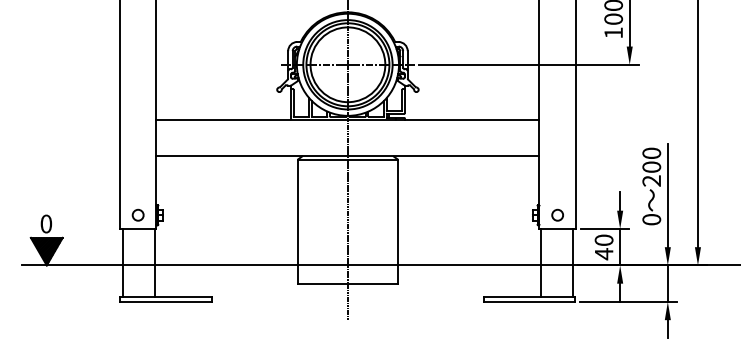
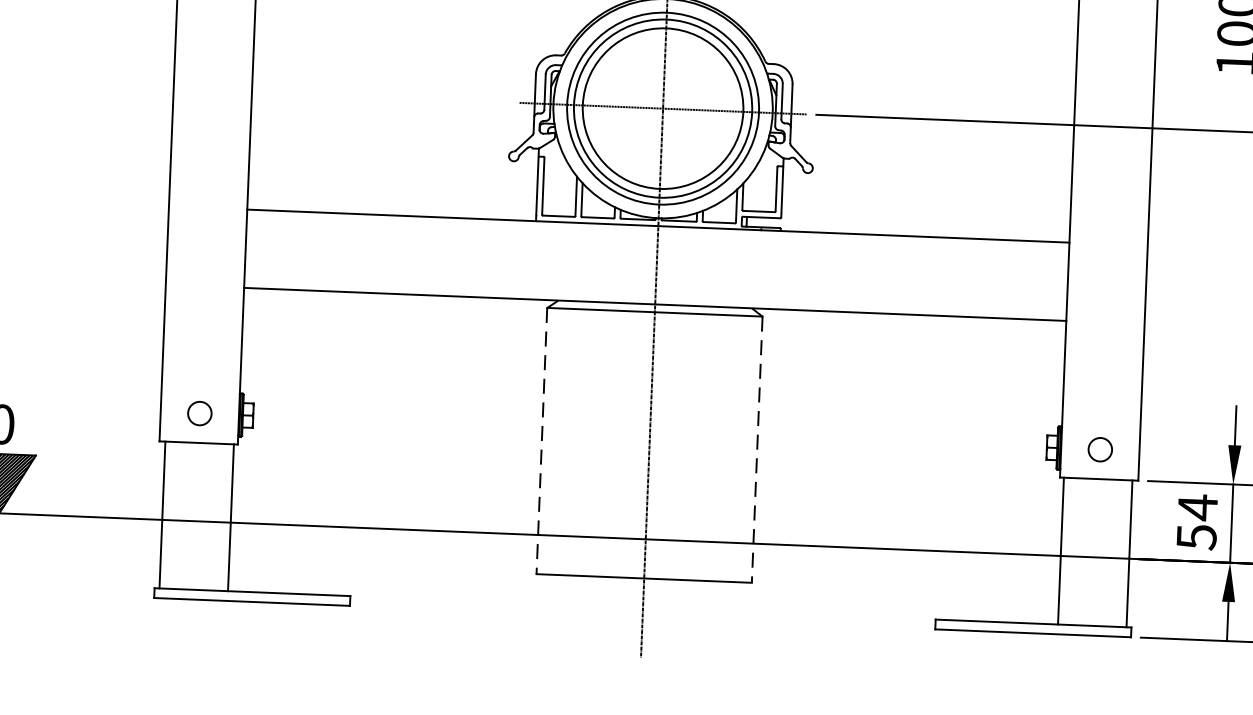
line: (297, 222) -> (541, 442), solid -> dashed
line: (398, 222) -> (758, 451), solid -> dashed
text: (603, 247) -> (1195, 522), 40 -> 54

